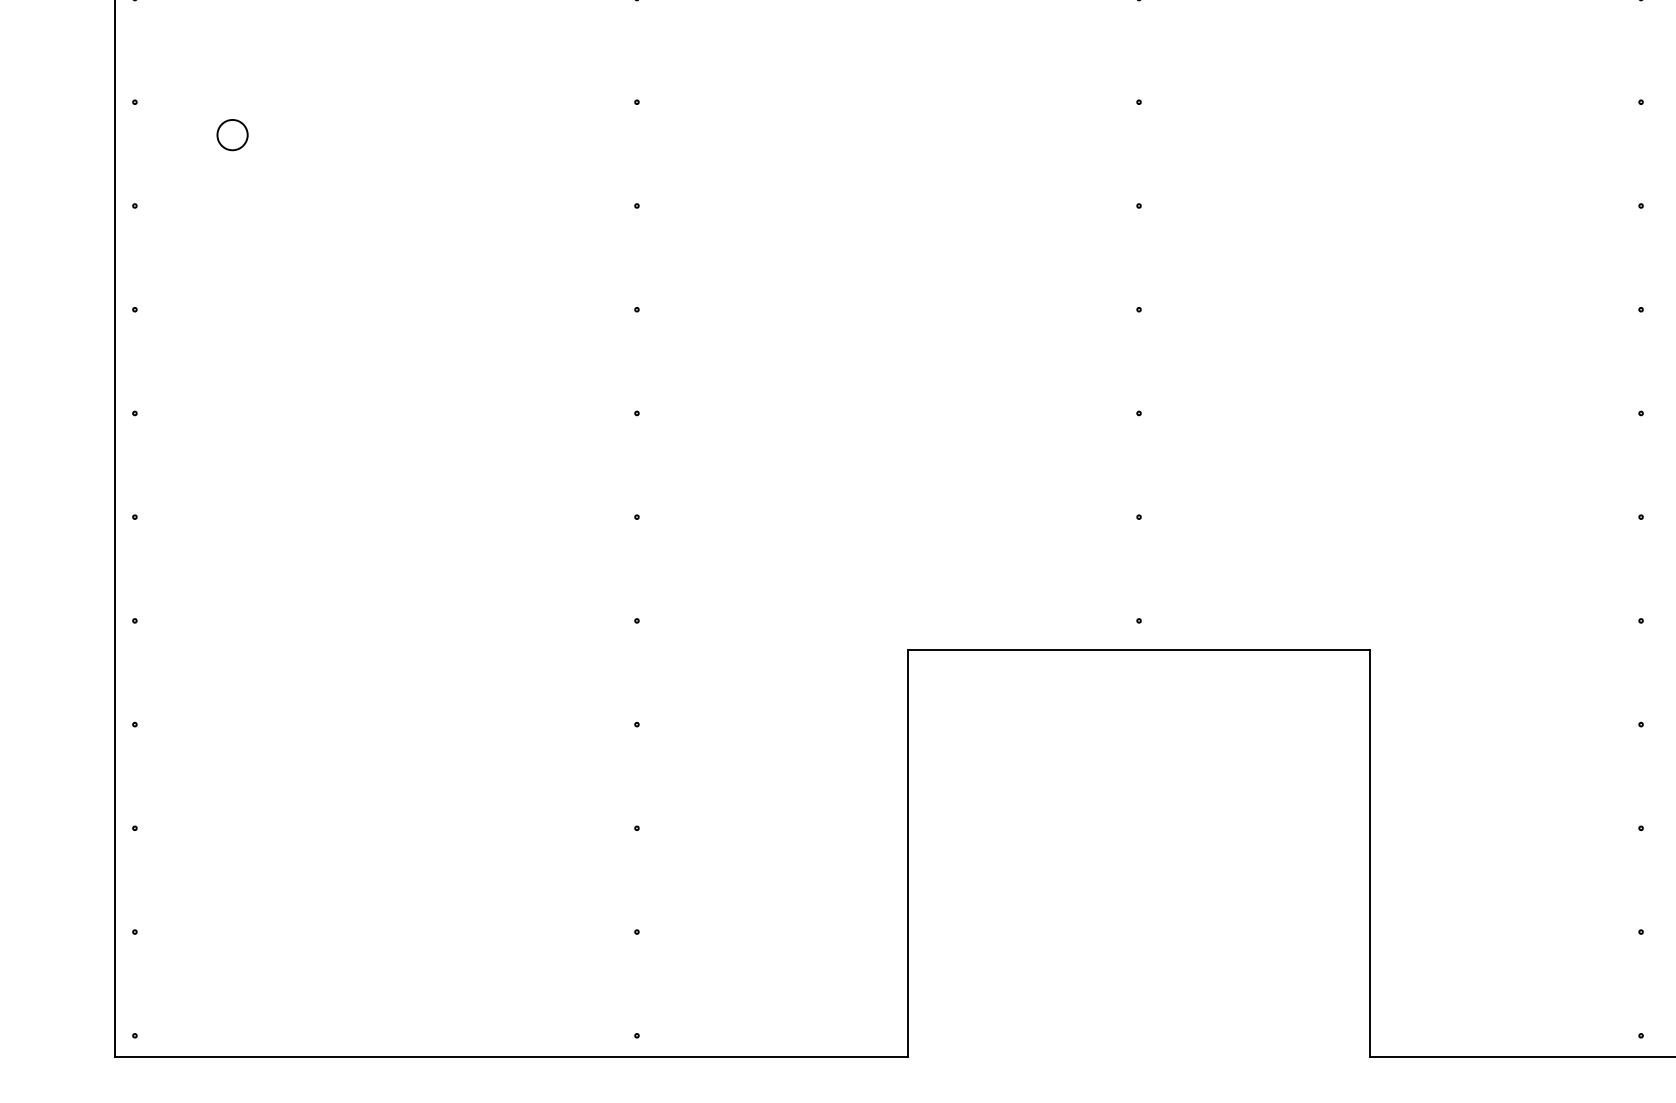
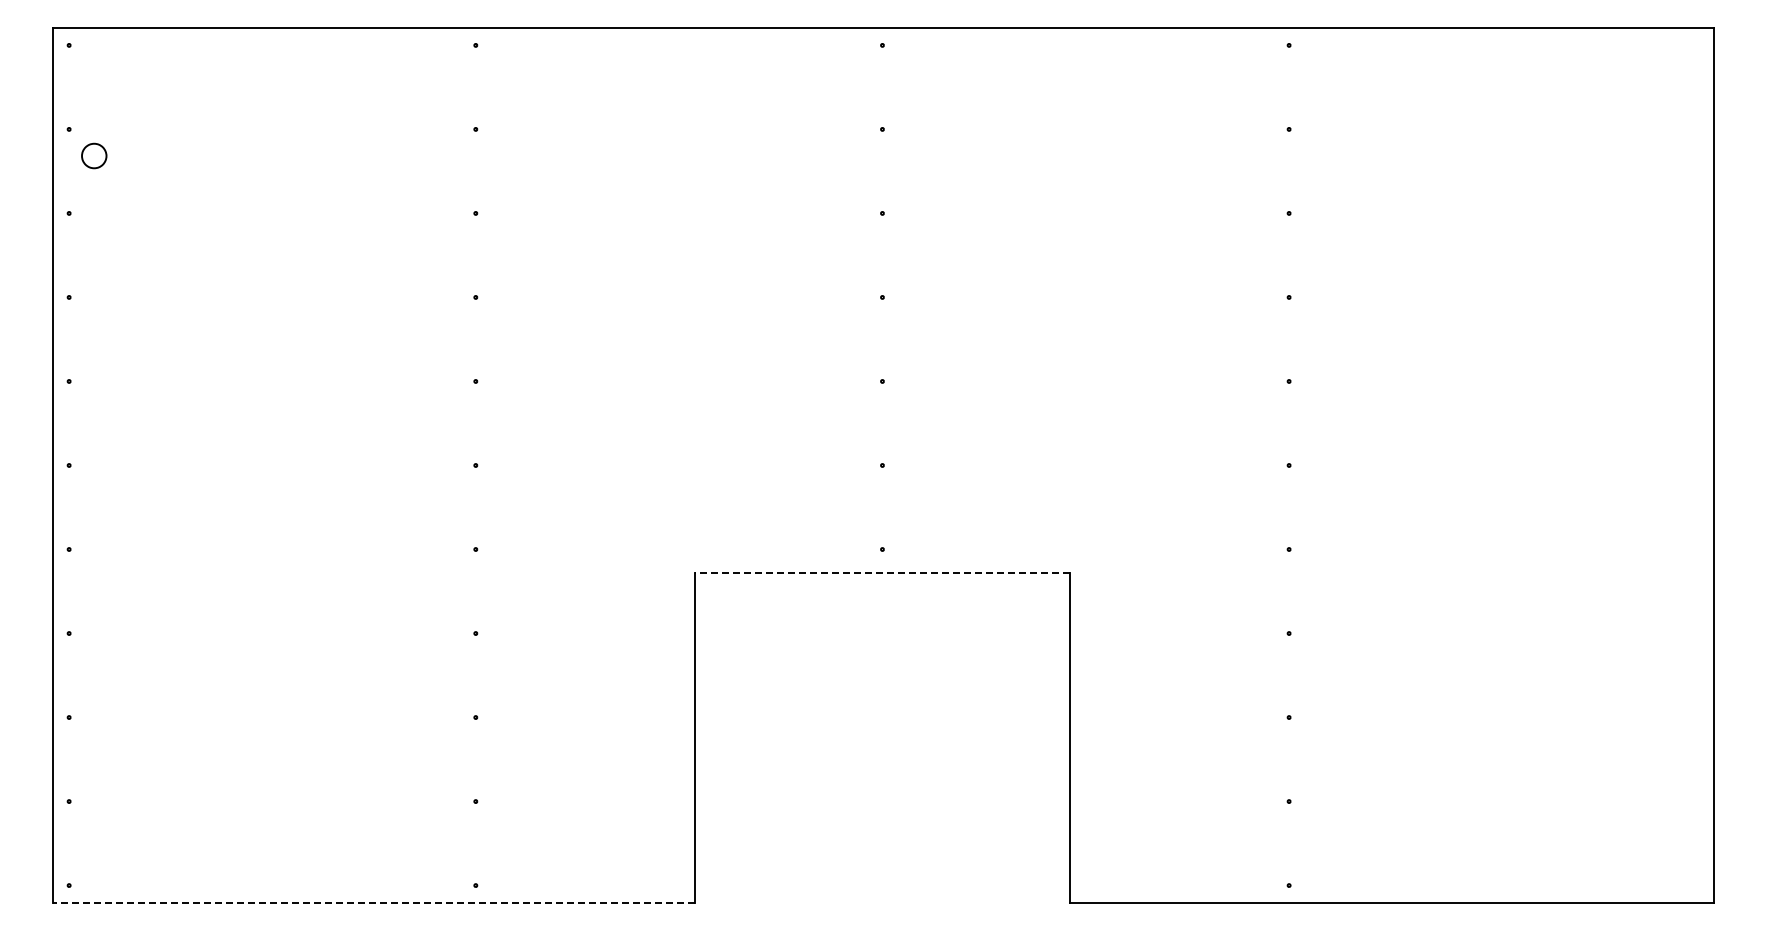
part: (232, 134) -> (94, 155), moved
line: (1137, 650) -> (881, 573), solid -> dashed
line: (510, 1057) -> (373, 903), solid -> dashed

